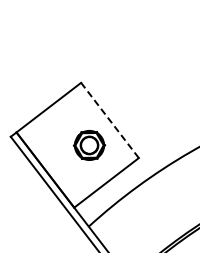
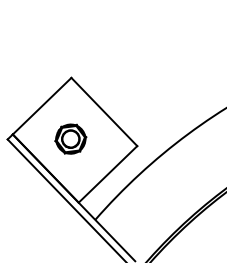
line: (110, 119) -> (104, 111), dashed -> solid
part: (89, 144) -> (70, 138), moved

